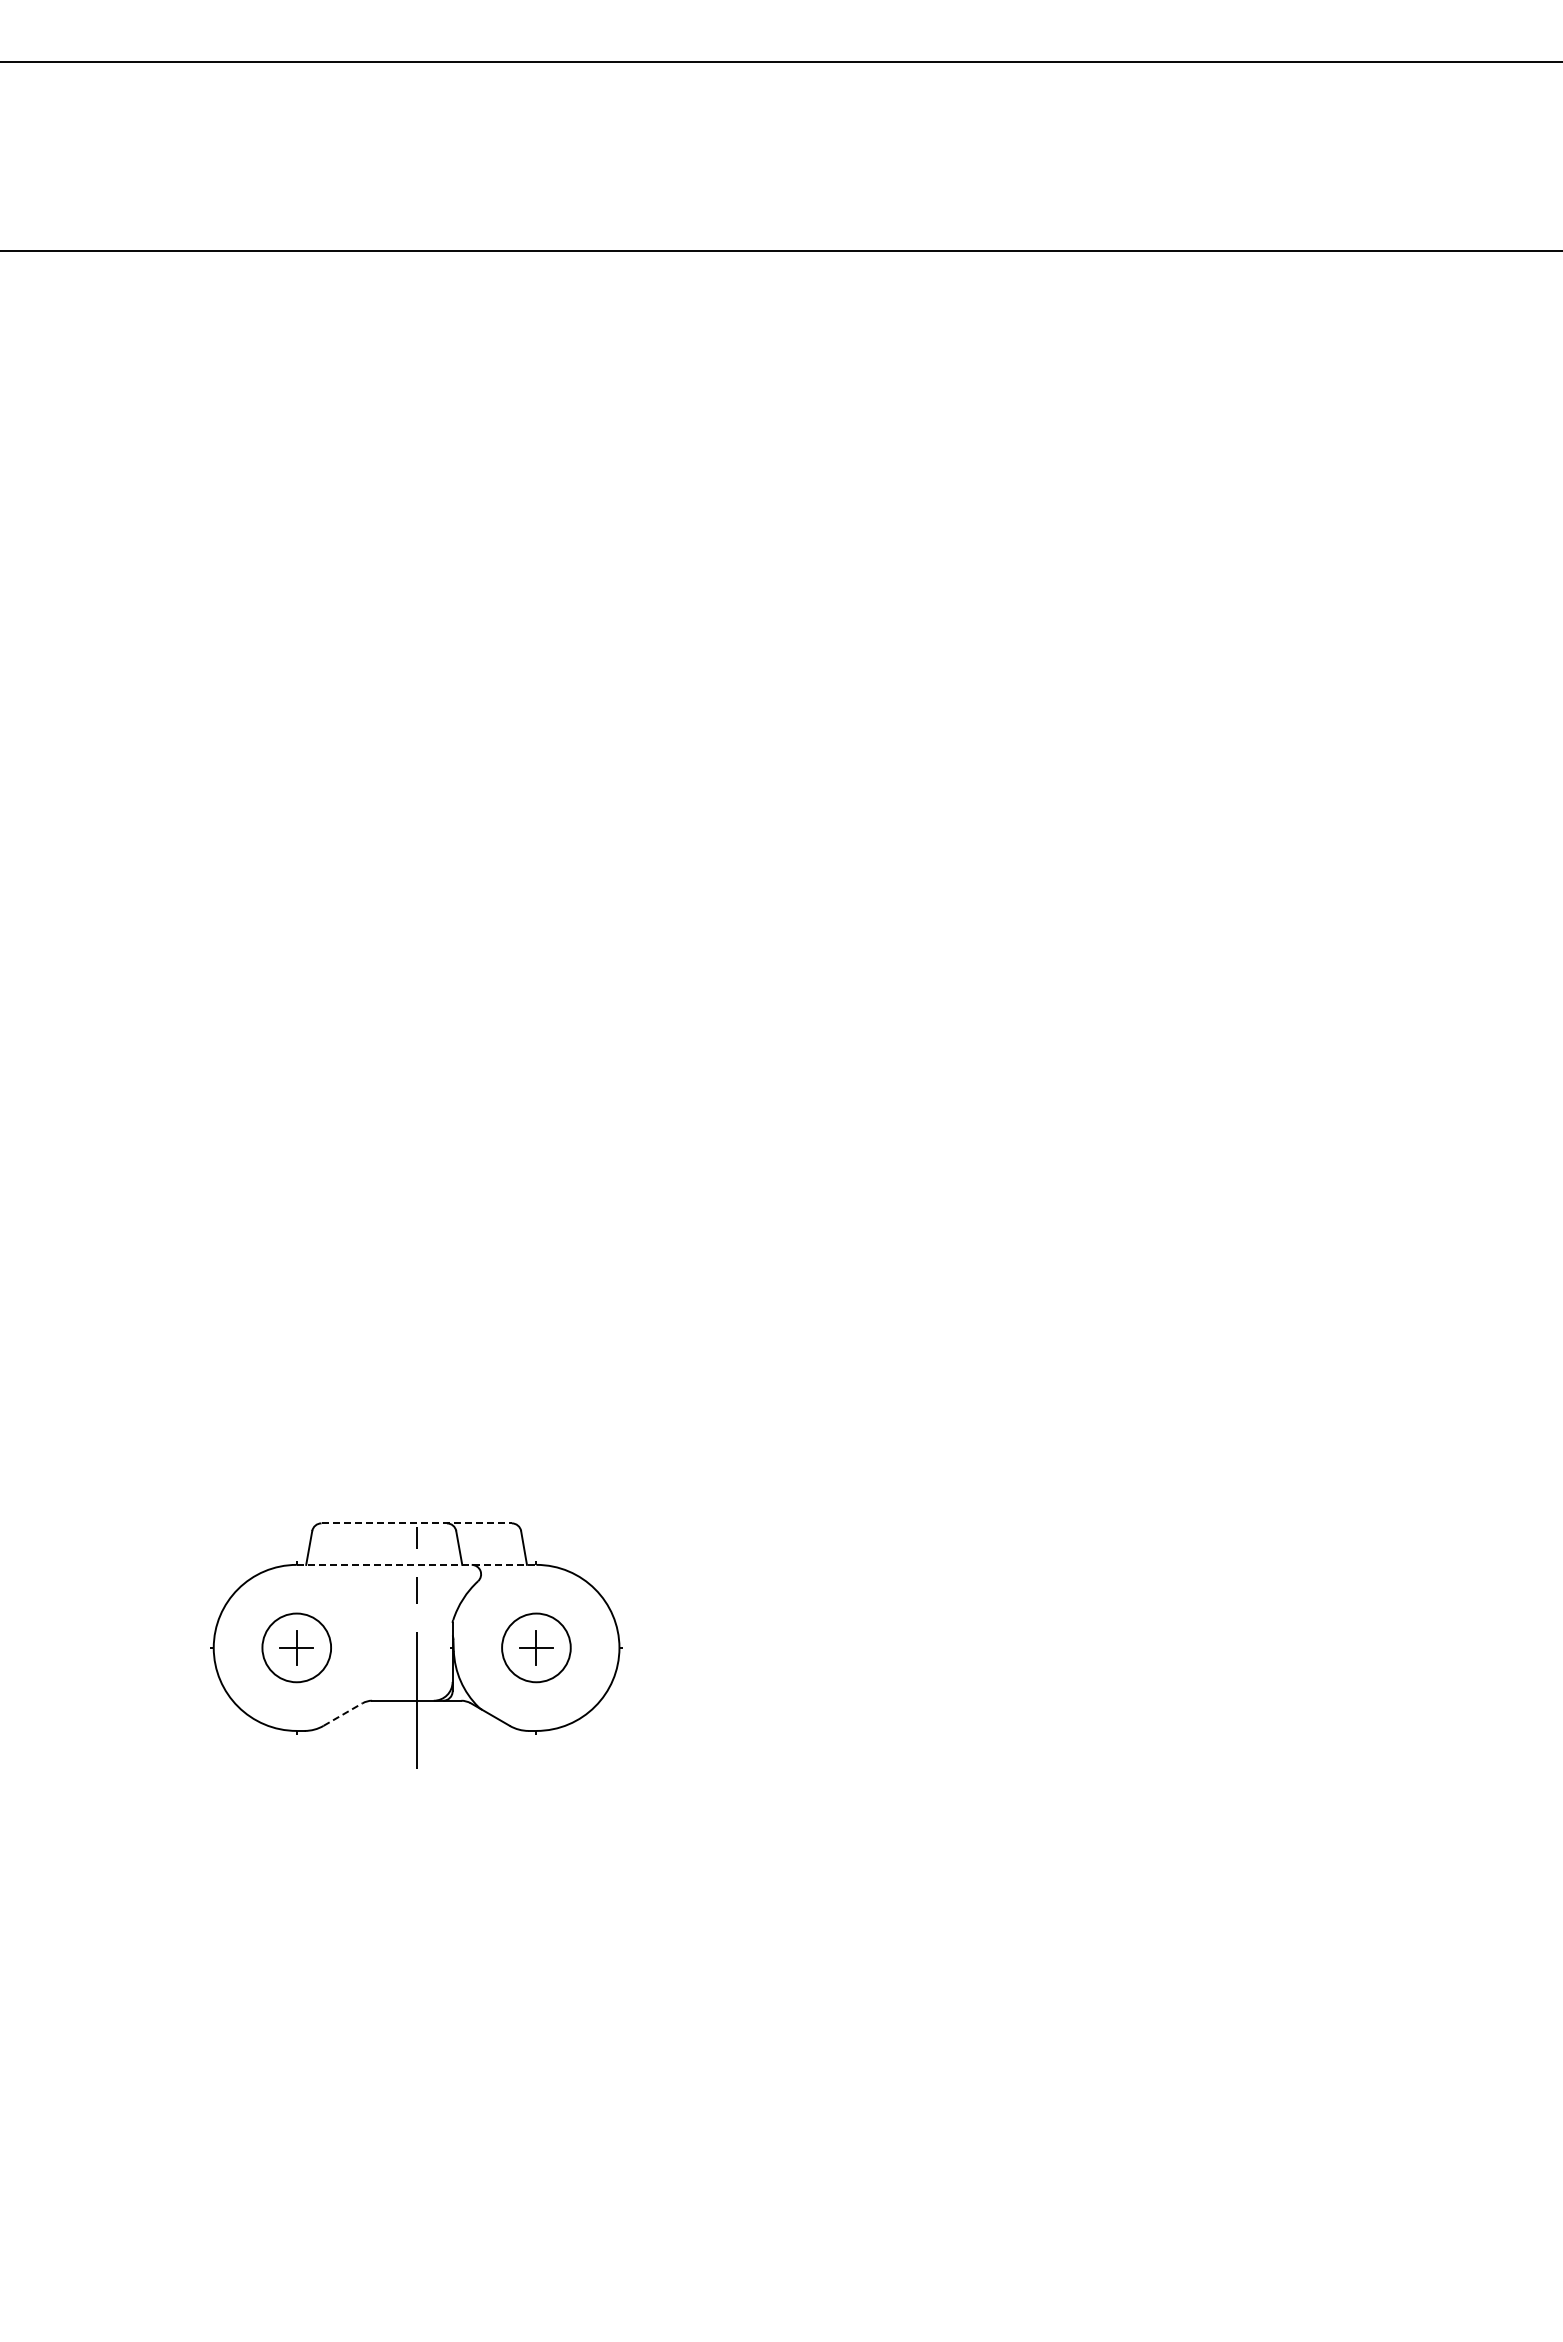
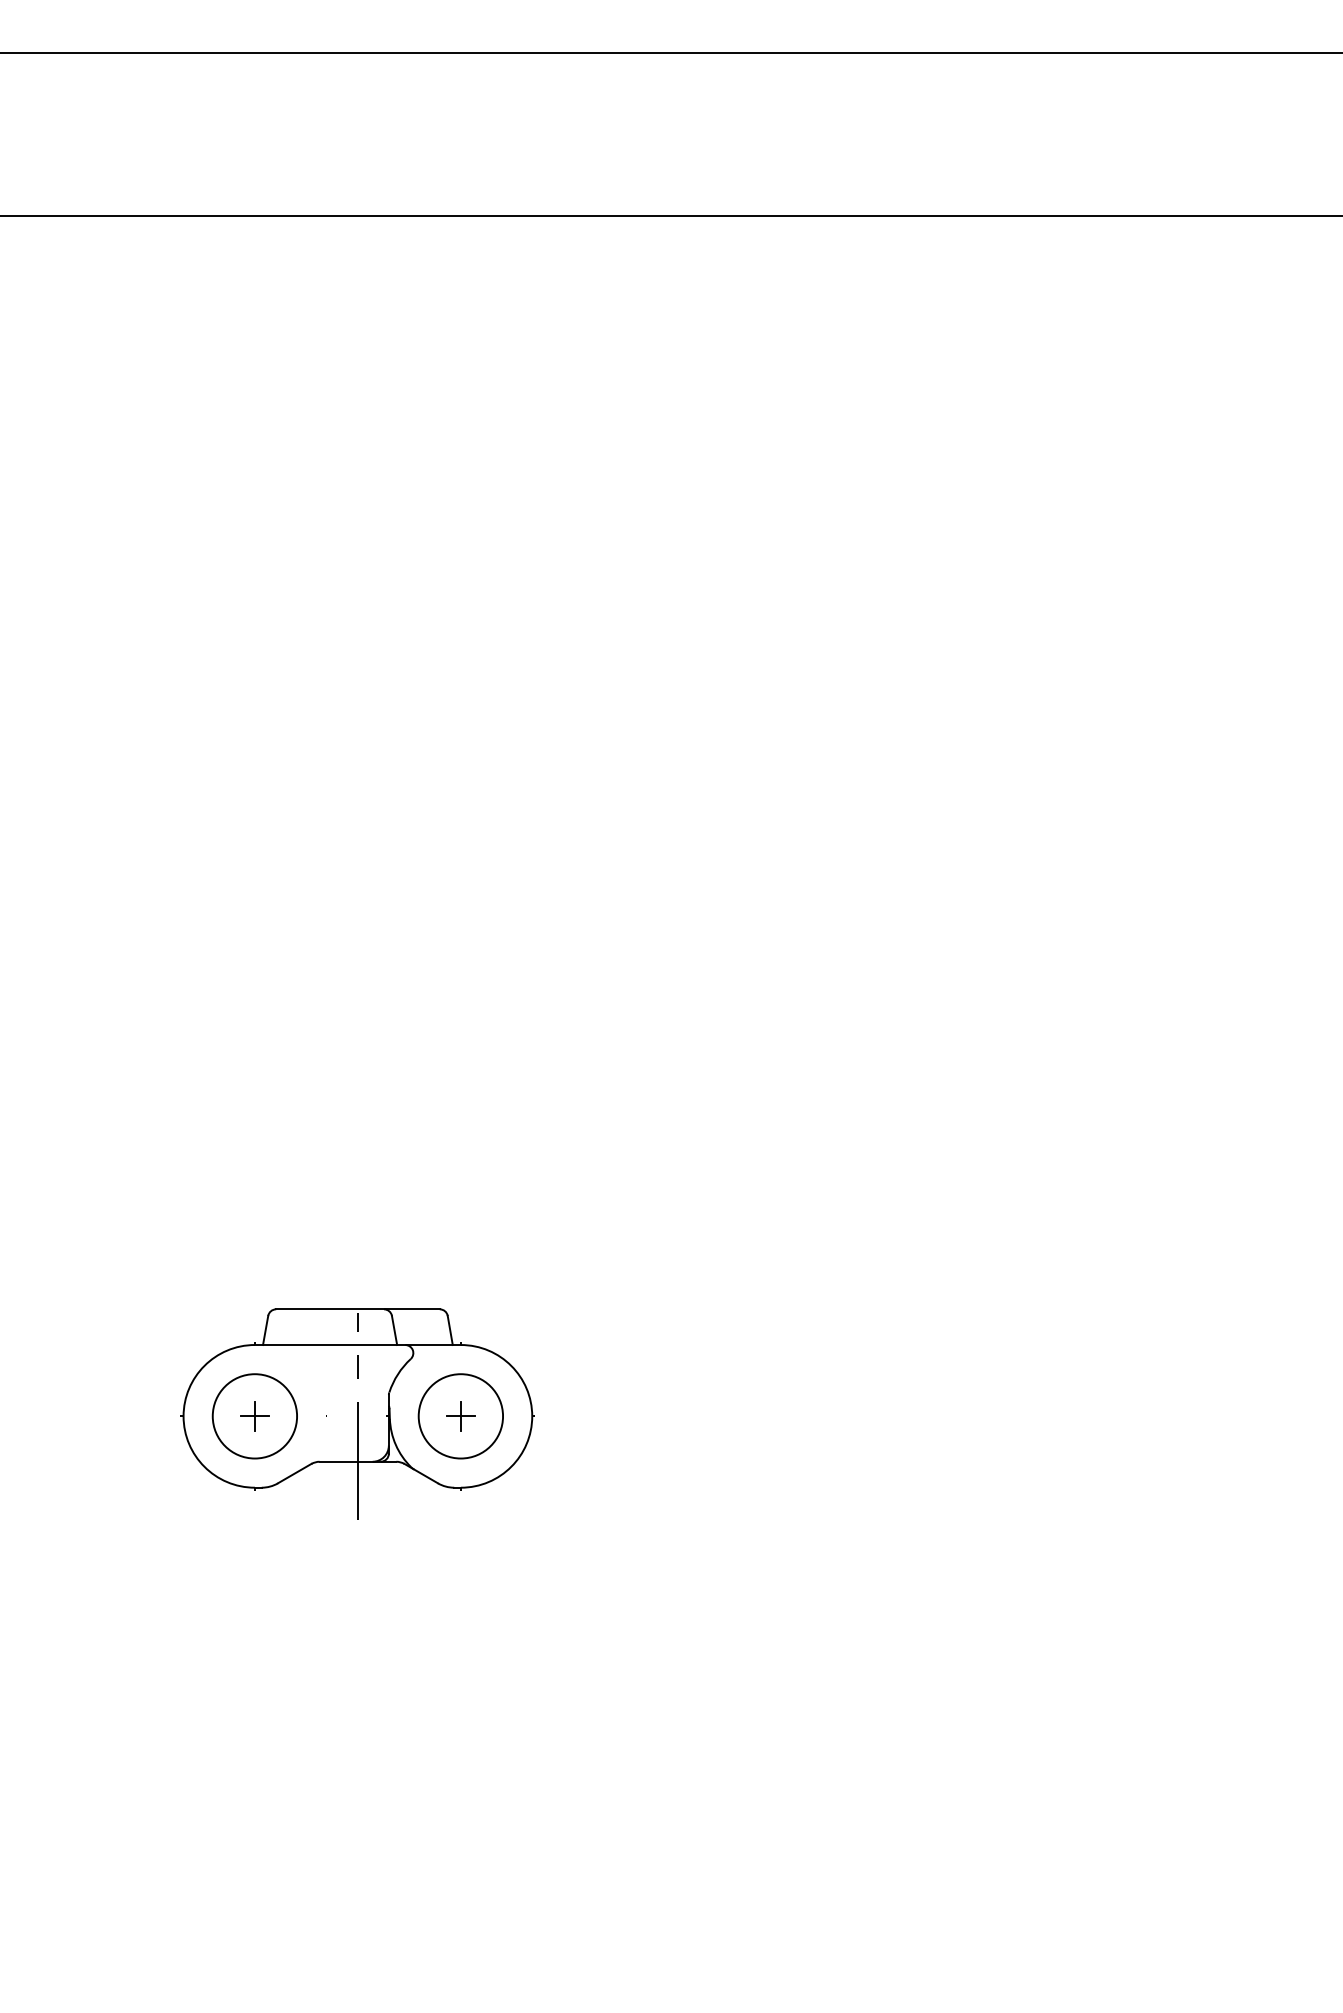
line: (417, 1523) -> (358, 1309), dashed -> solid
line: (416, 1564) -> (357, 1344), dashed -> solid
circle: (296, 1647) -> (254, 1416), size x1.43
circle: (536, 1647) -> (460, 1416), size x1.43
line: (343, 1714) -> (295, 1473), dashed -> solid

